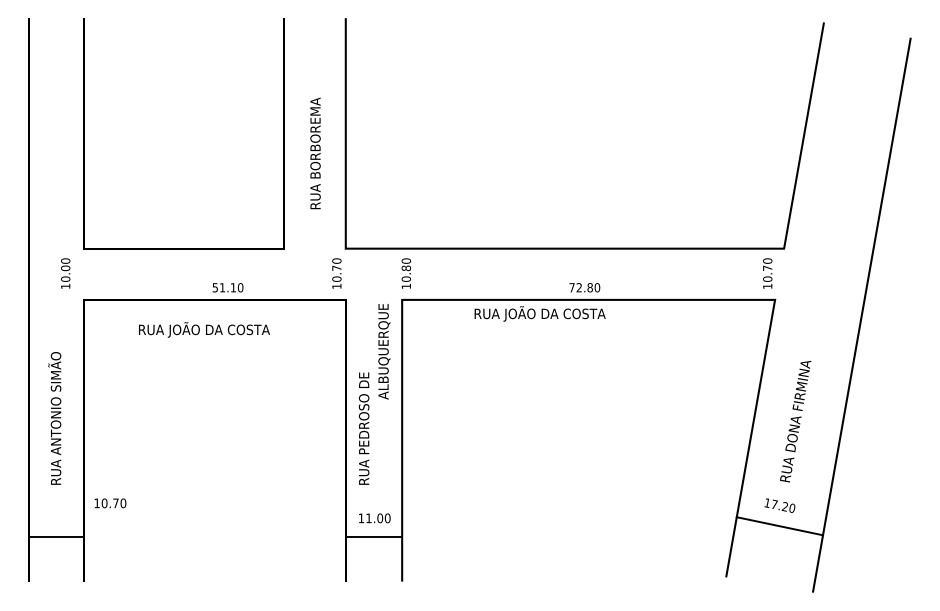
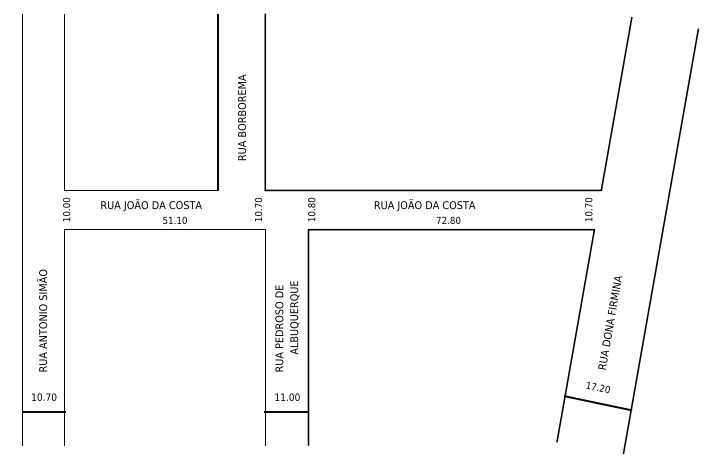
text: (65, 273) -> (66, 209), moved
text: (539, 313) -> (424, 204), moved
text: (204, 329) -> (151, 204), moved
text: (384, 351) -> (294, 317), moved
text: (110, 503) -> (44, 397), moved

